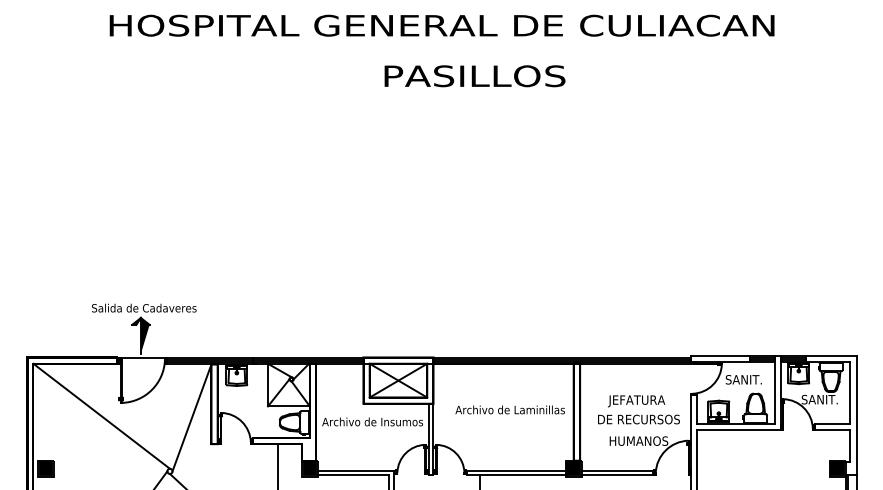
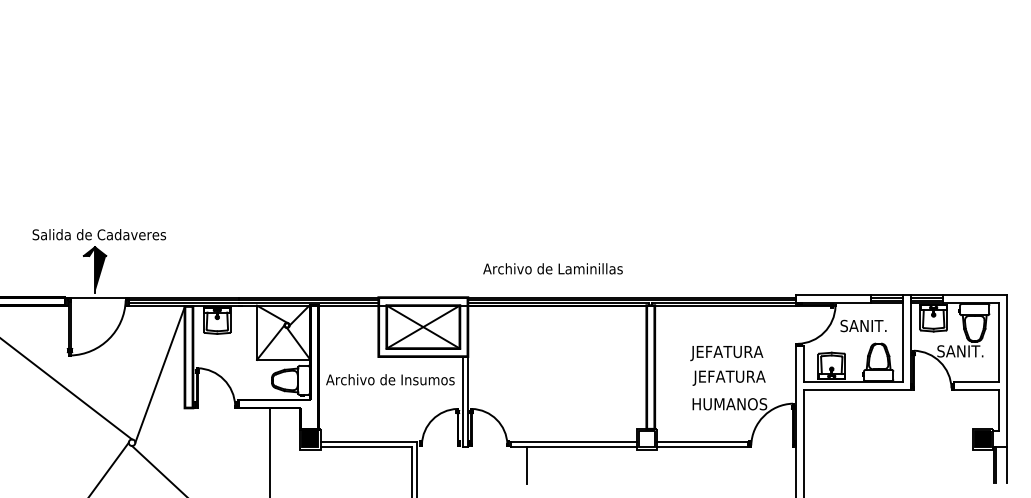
text: (509, 409) -> (552, 268), moved
text: (638, 420) -> (729, 377), DE RECURSOS -> JEFATURA
fill: (573, 468) -> (646, 439), removed

